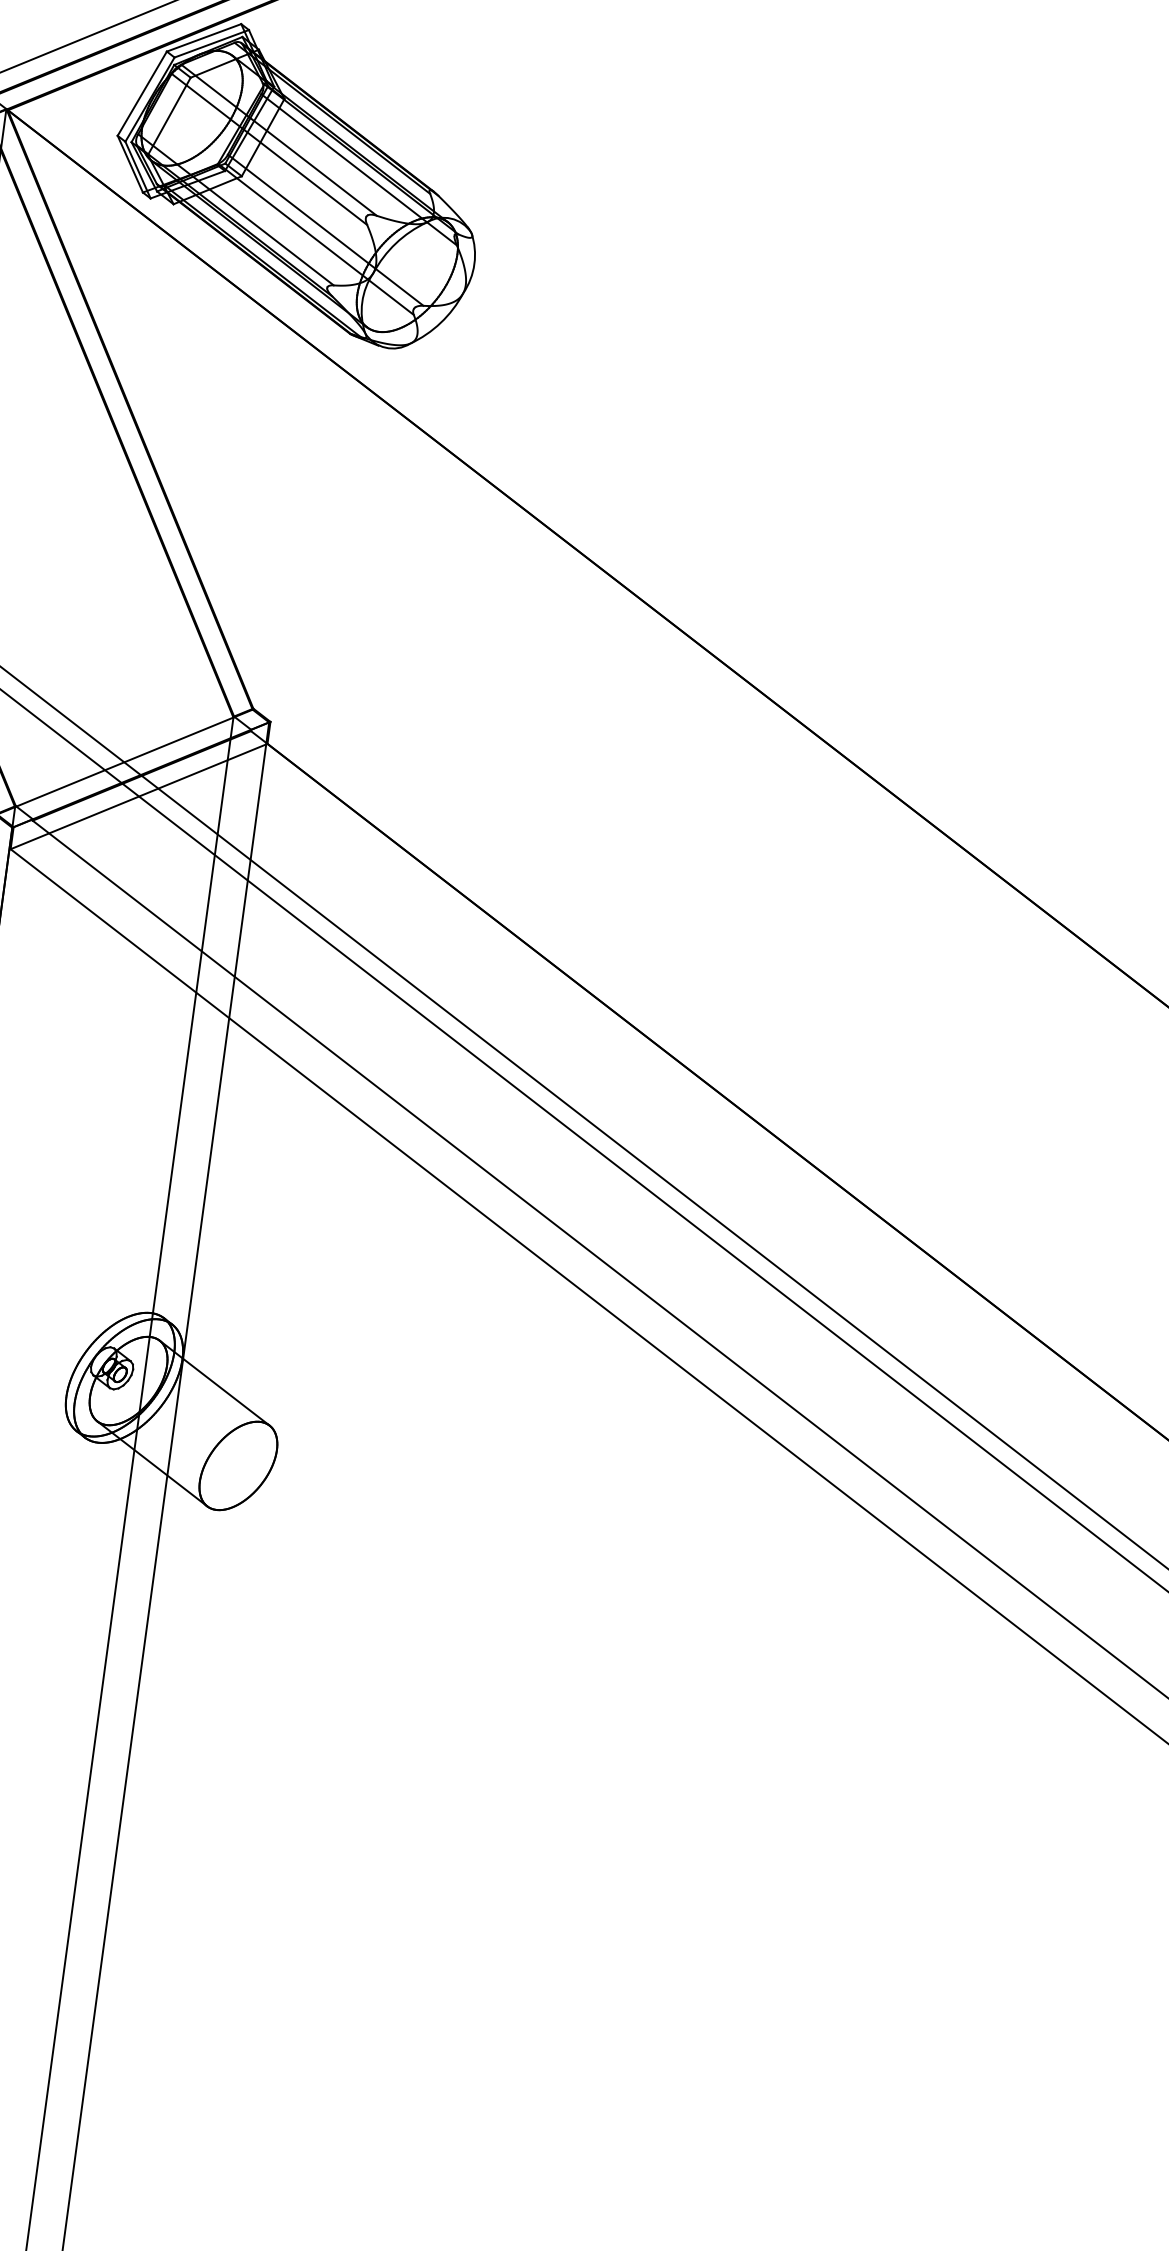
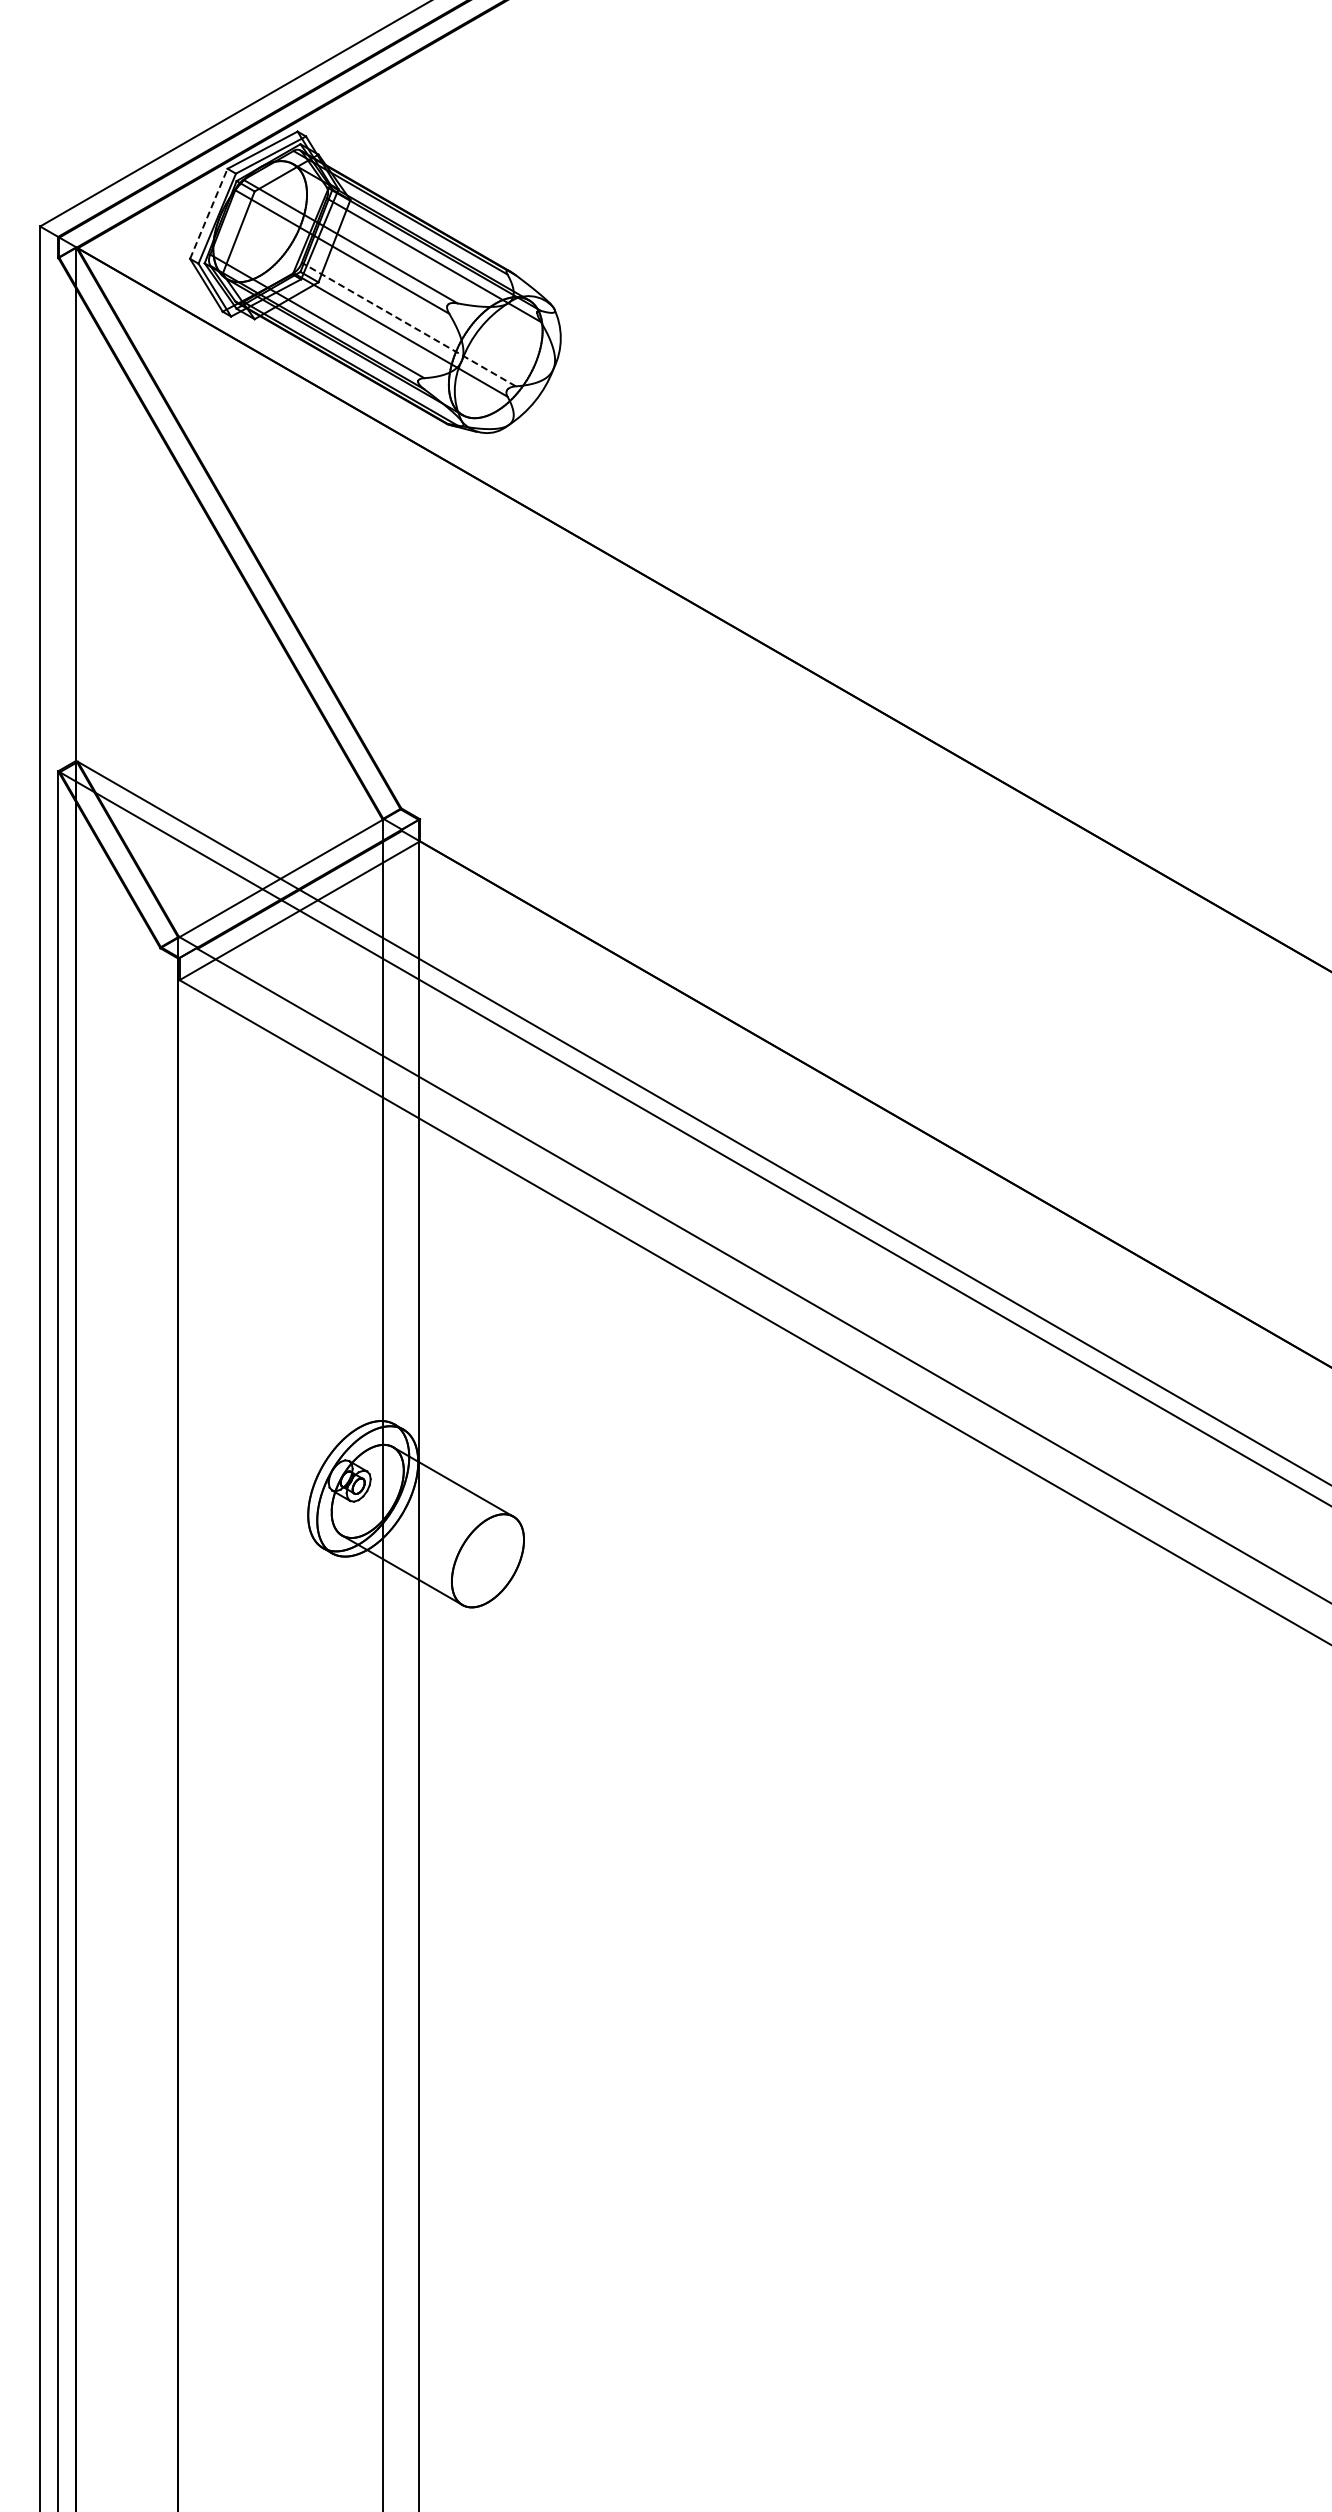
line: (142, 93) -> (208, 213), solid -> dashed
line: (325, 230) -> (408, 324), solid -> dashed

